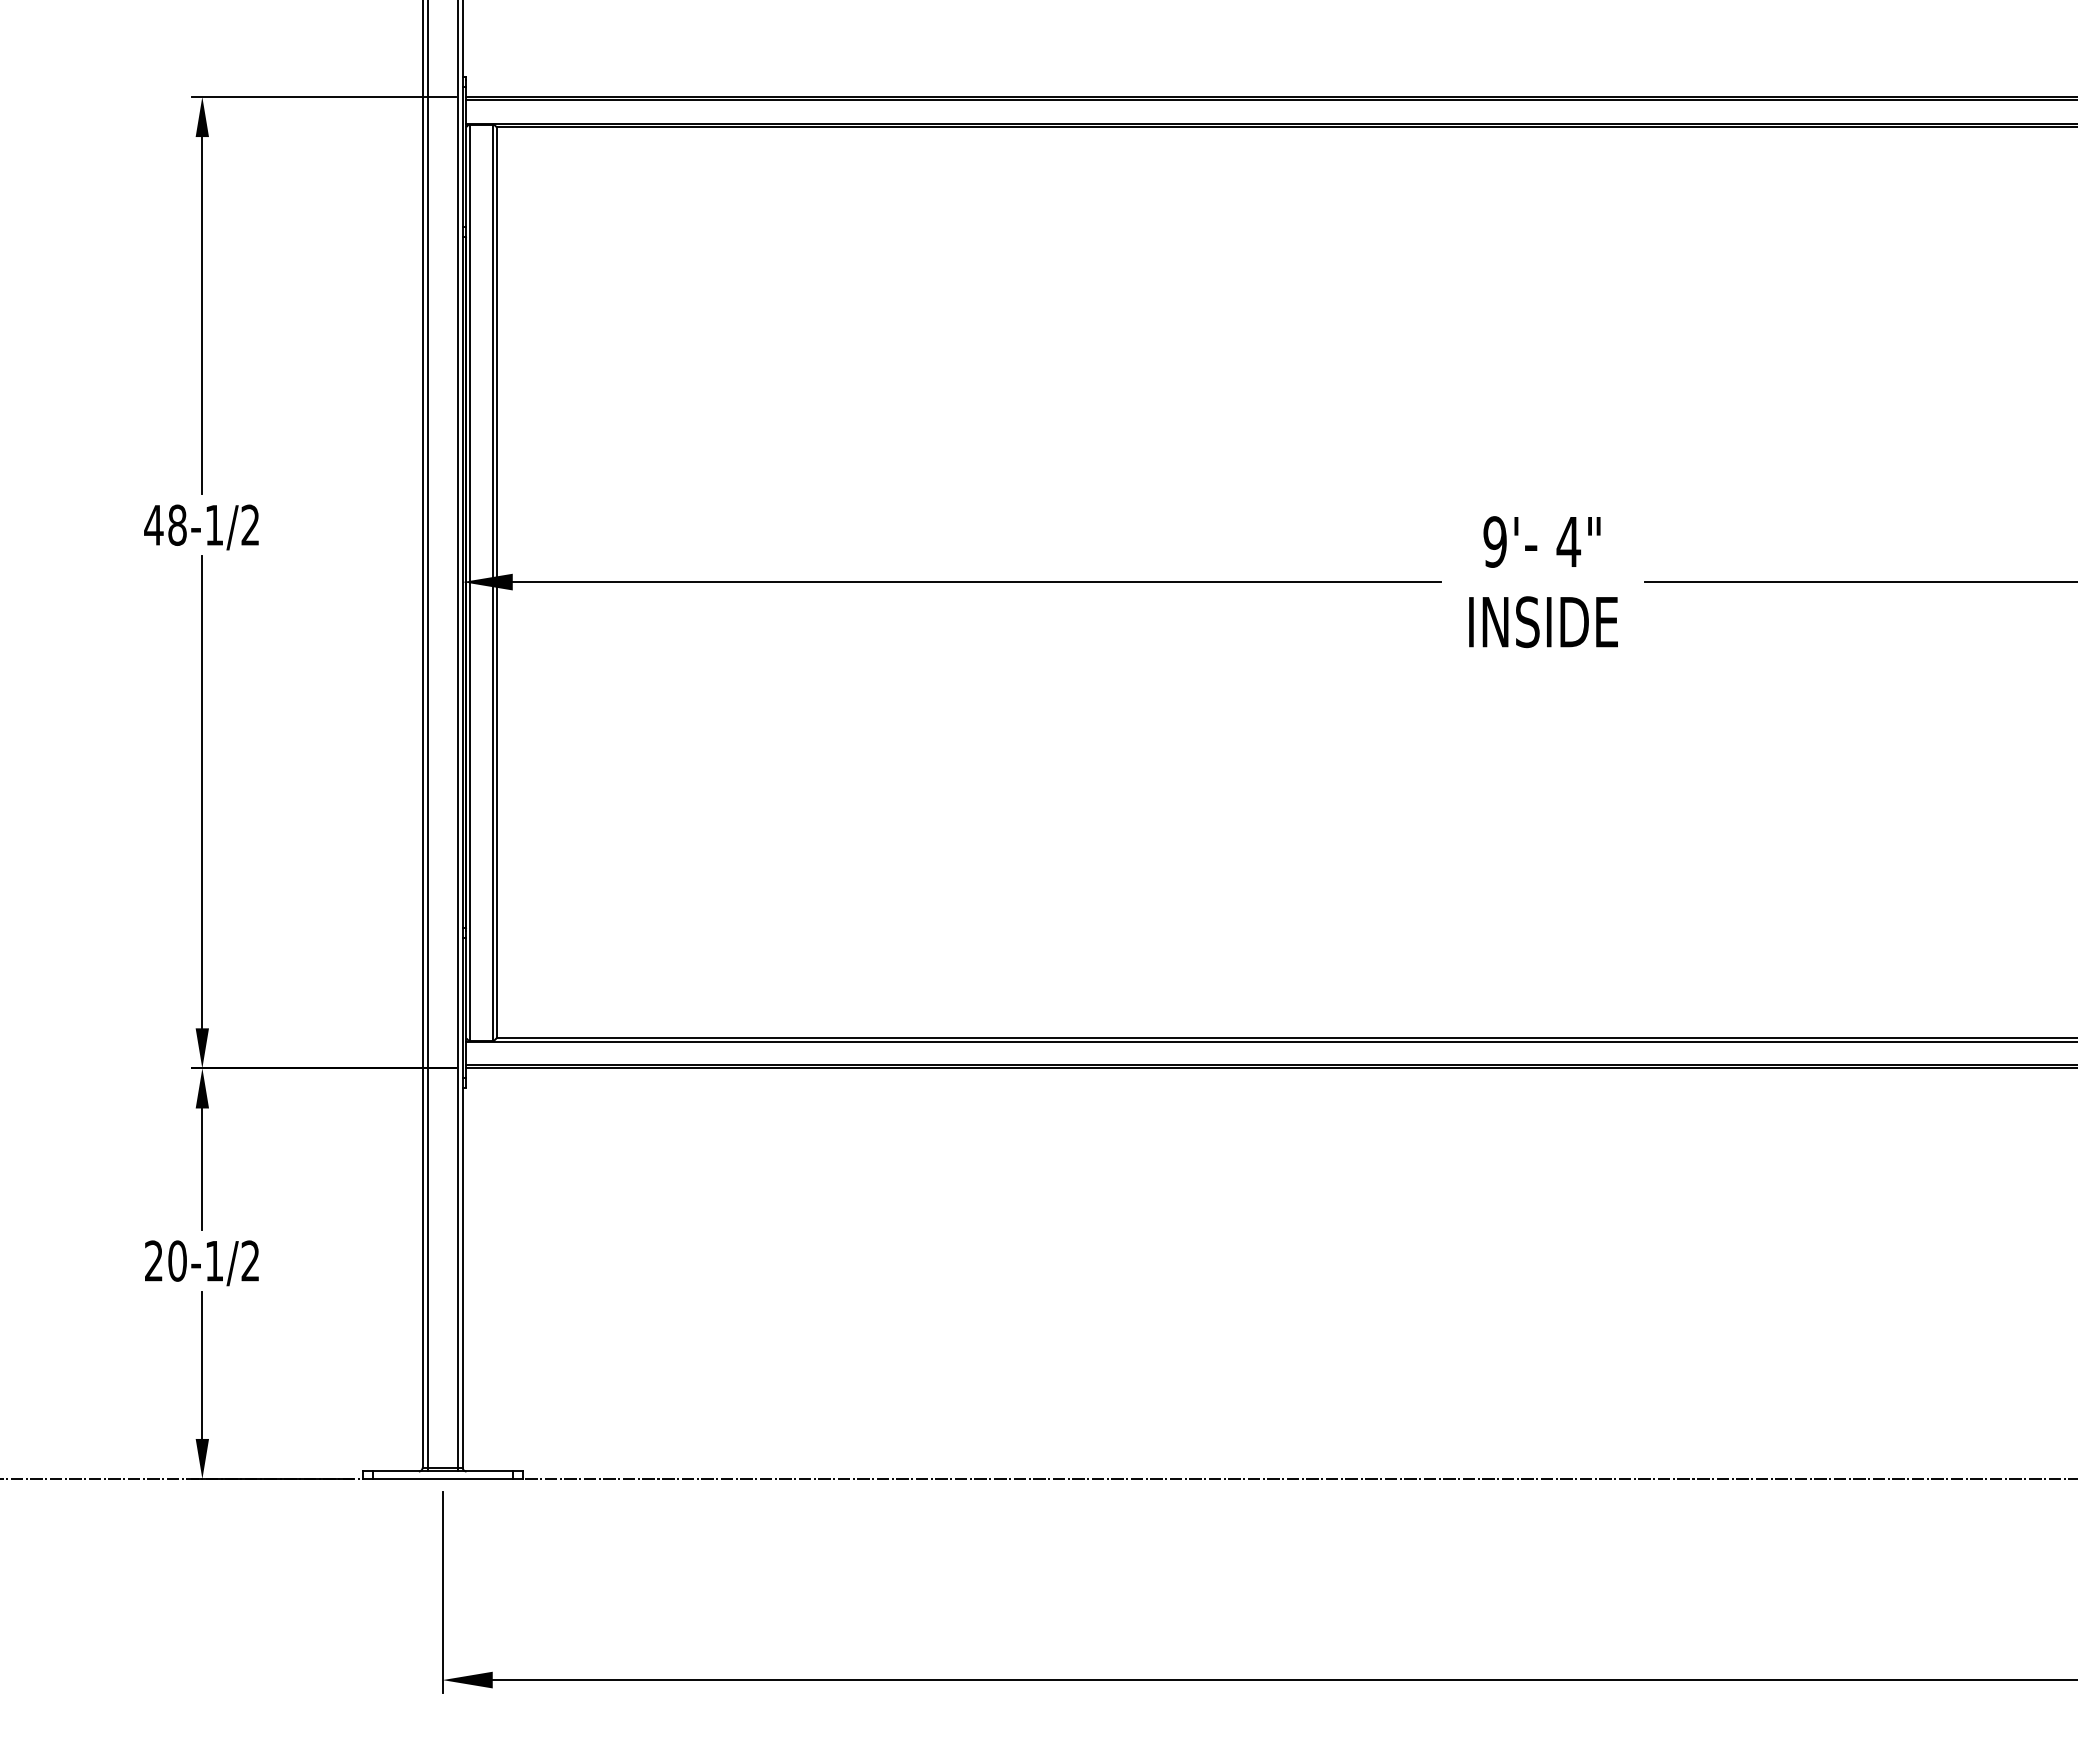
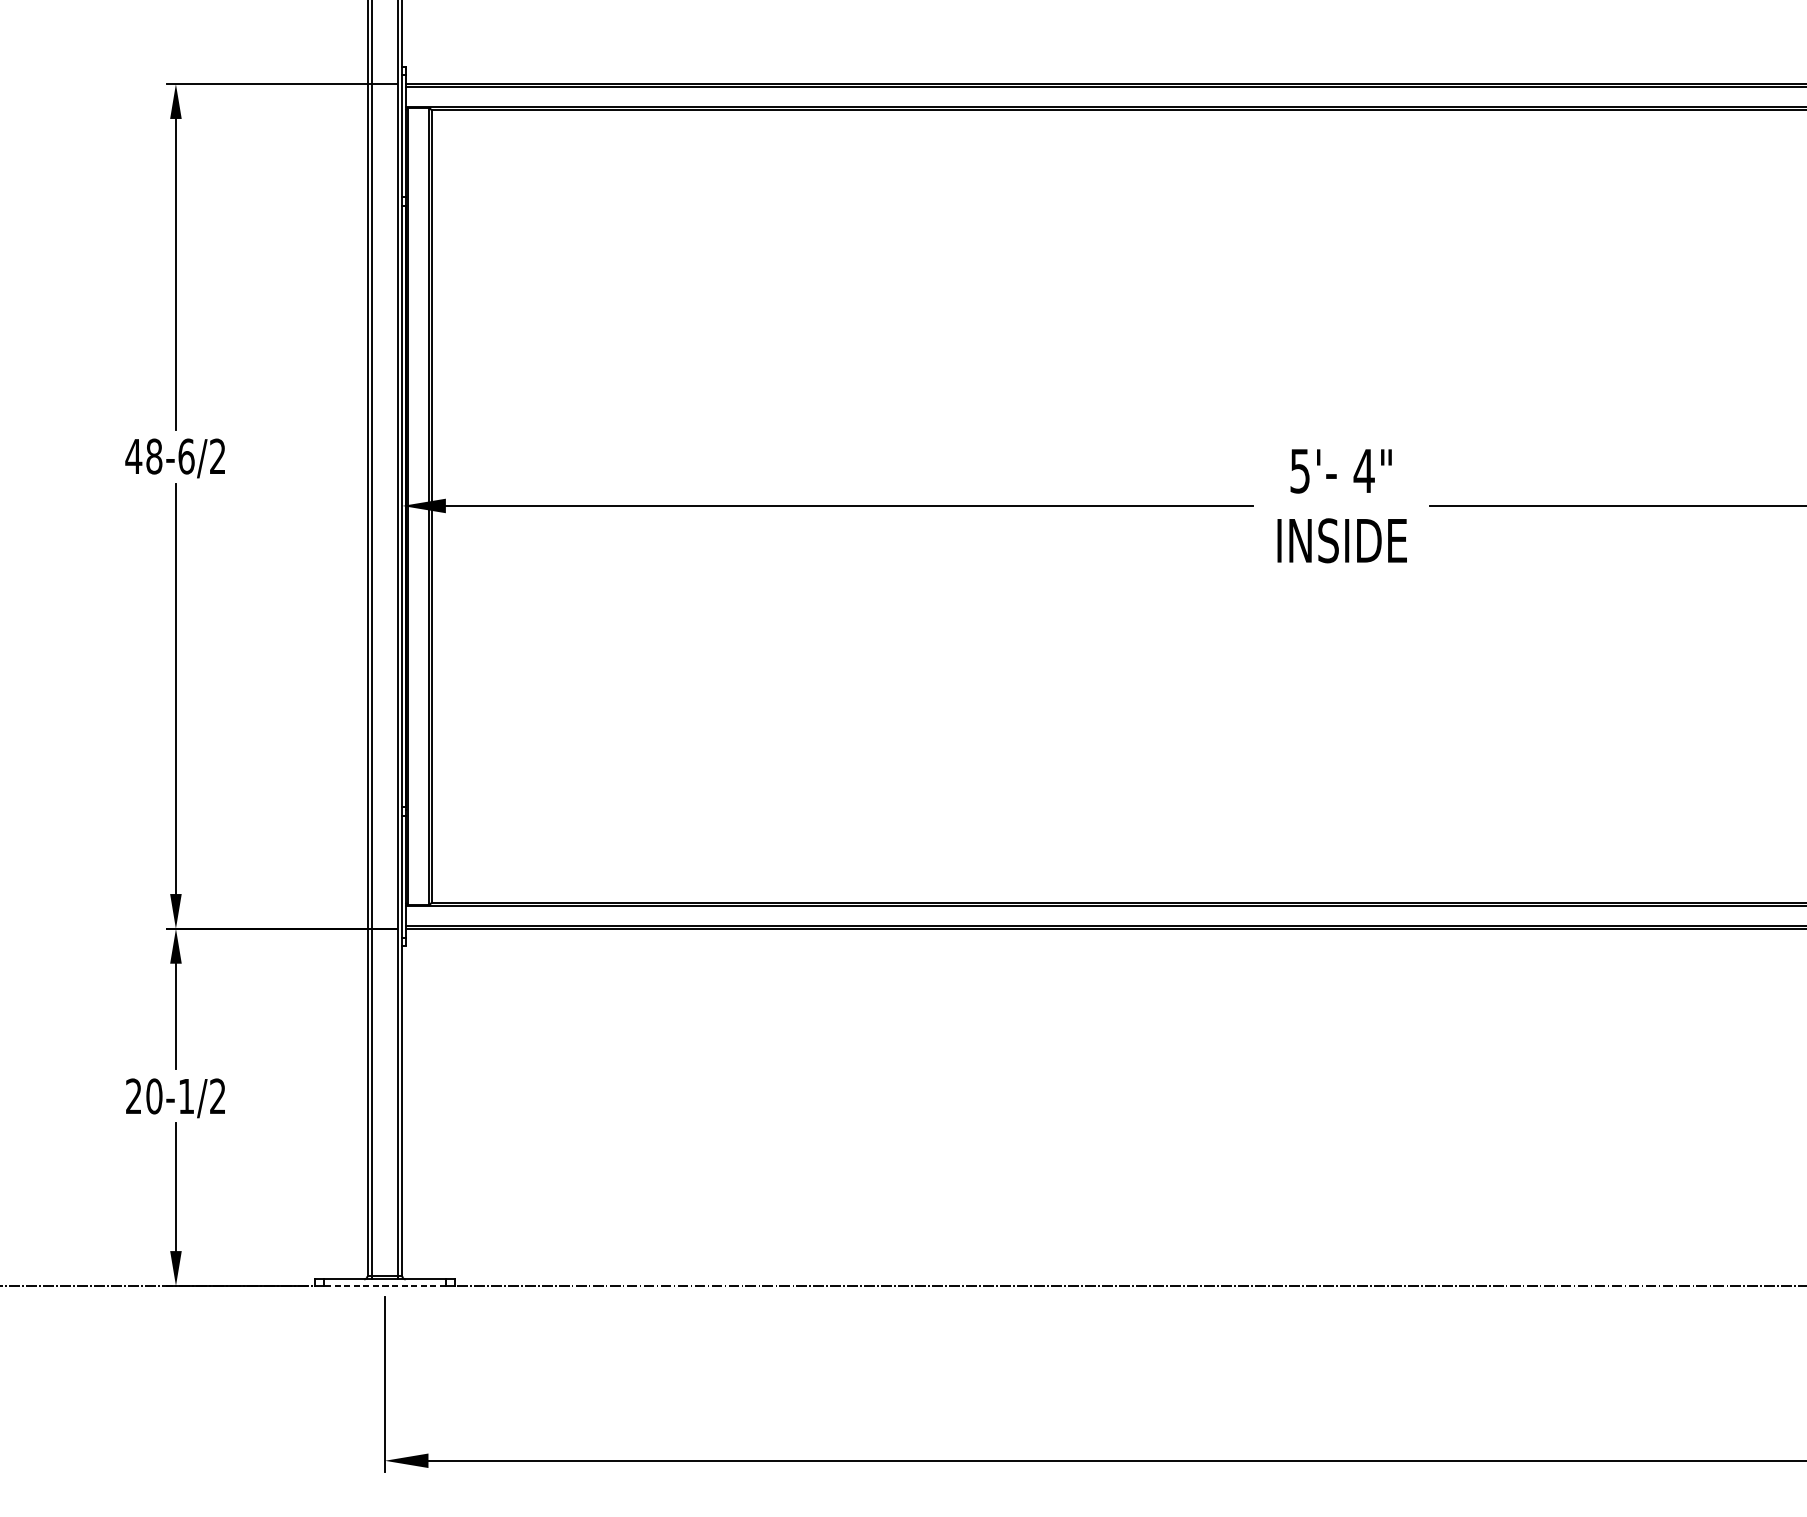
text: (214, 524) -> (186, 455), 48-1/2 -> 48-6/2
text: (1494, 541) -> (1299, 470), 9'- -> 5'-
line: (442, 1479) -> (384, 1286), solid -> dashed

